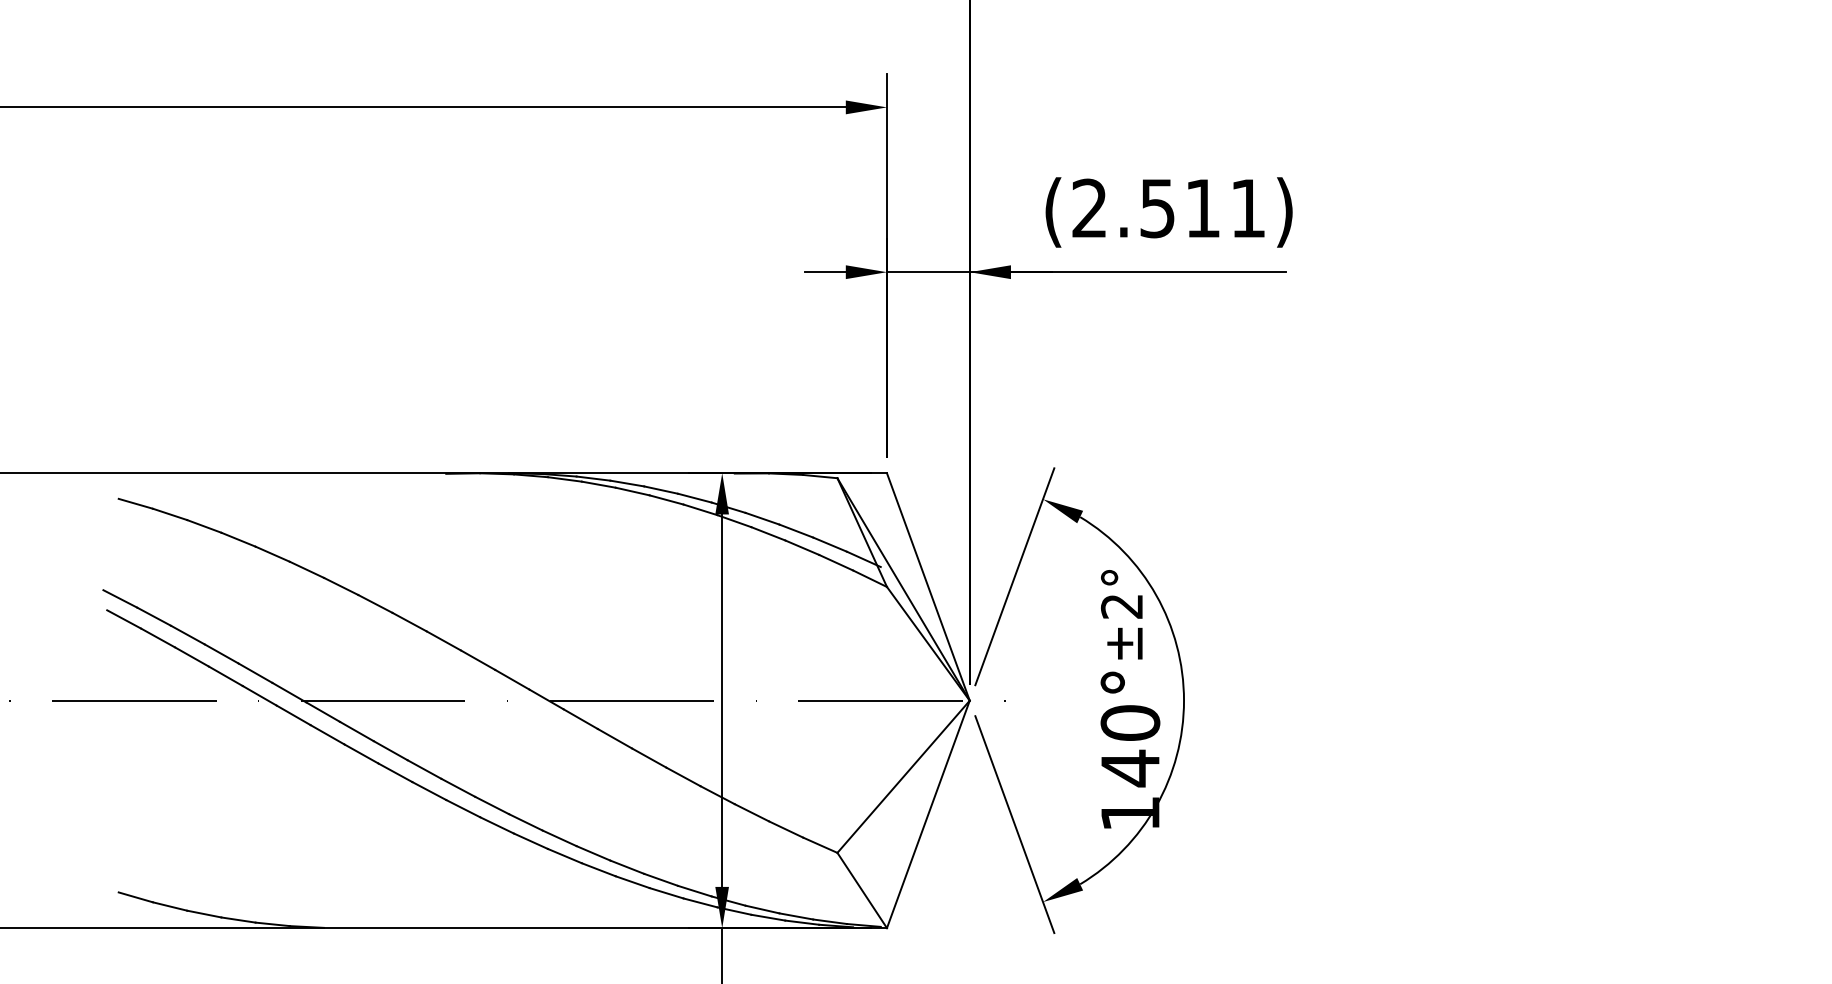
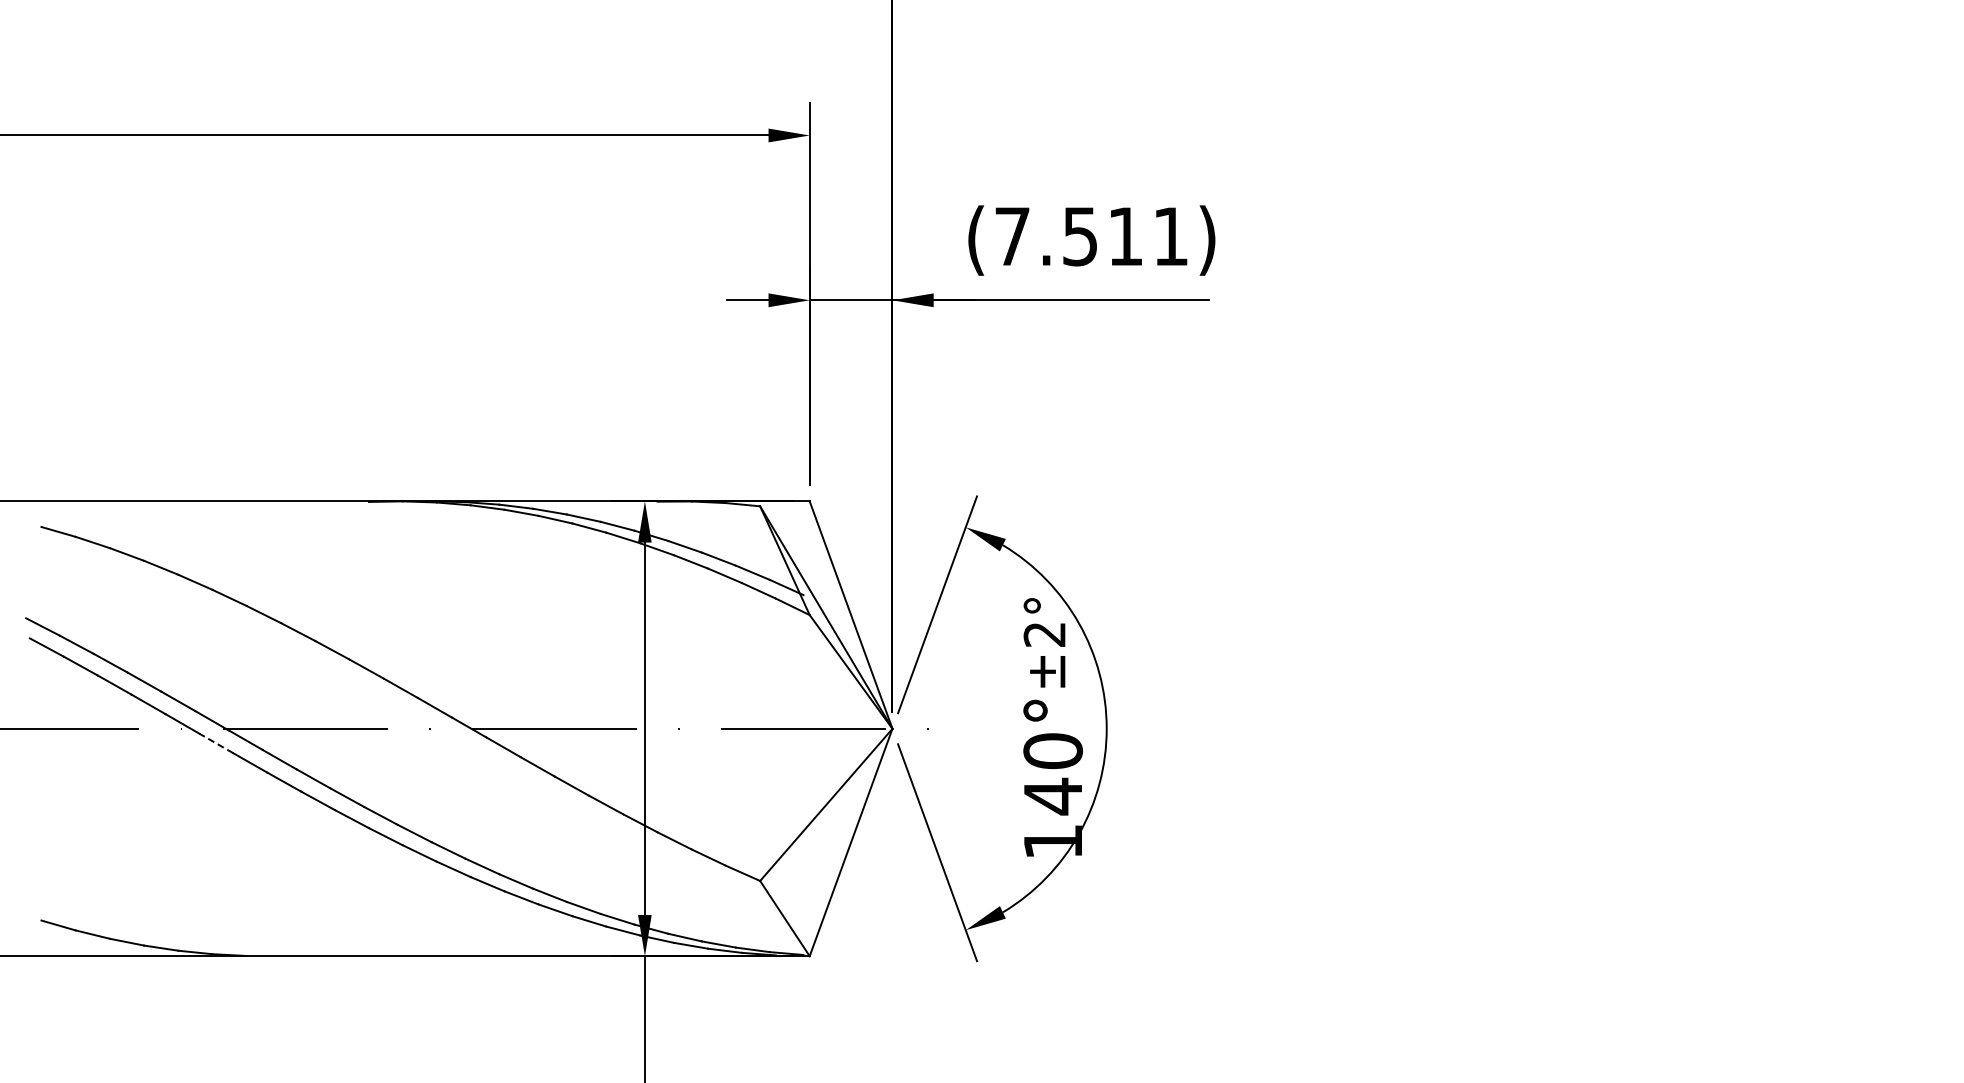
text: (1089, 207) -> (1012, 235), (2.511) -> (7.511)
line: (293, 715) -> (216, 743), solid -> dashed

